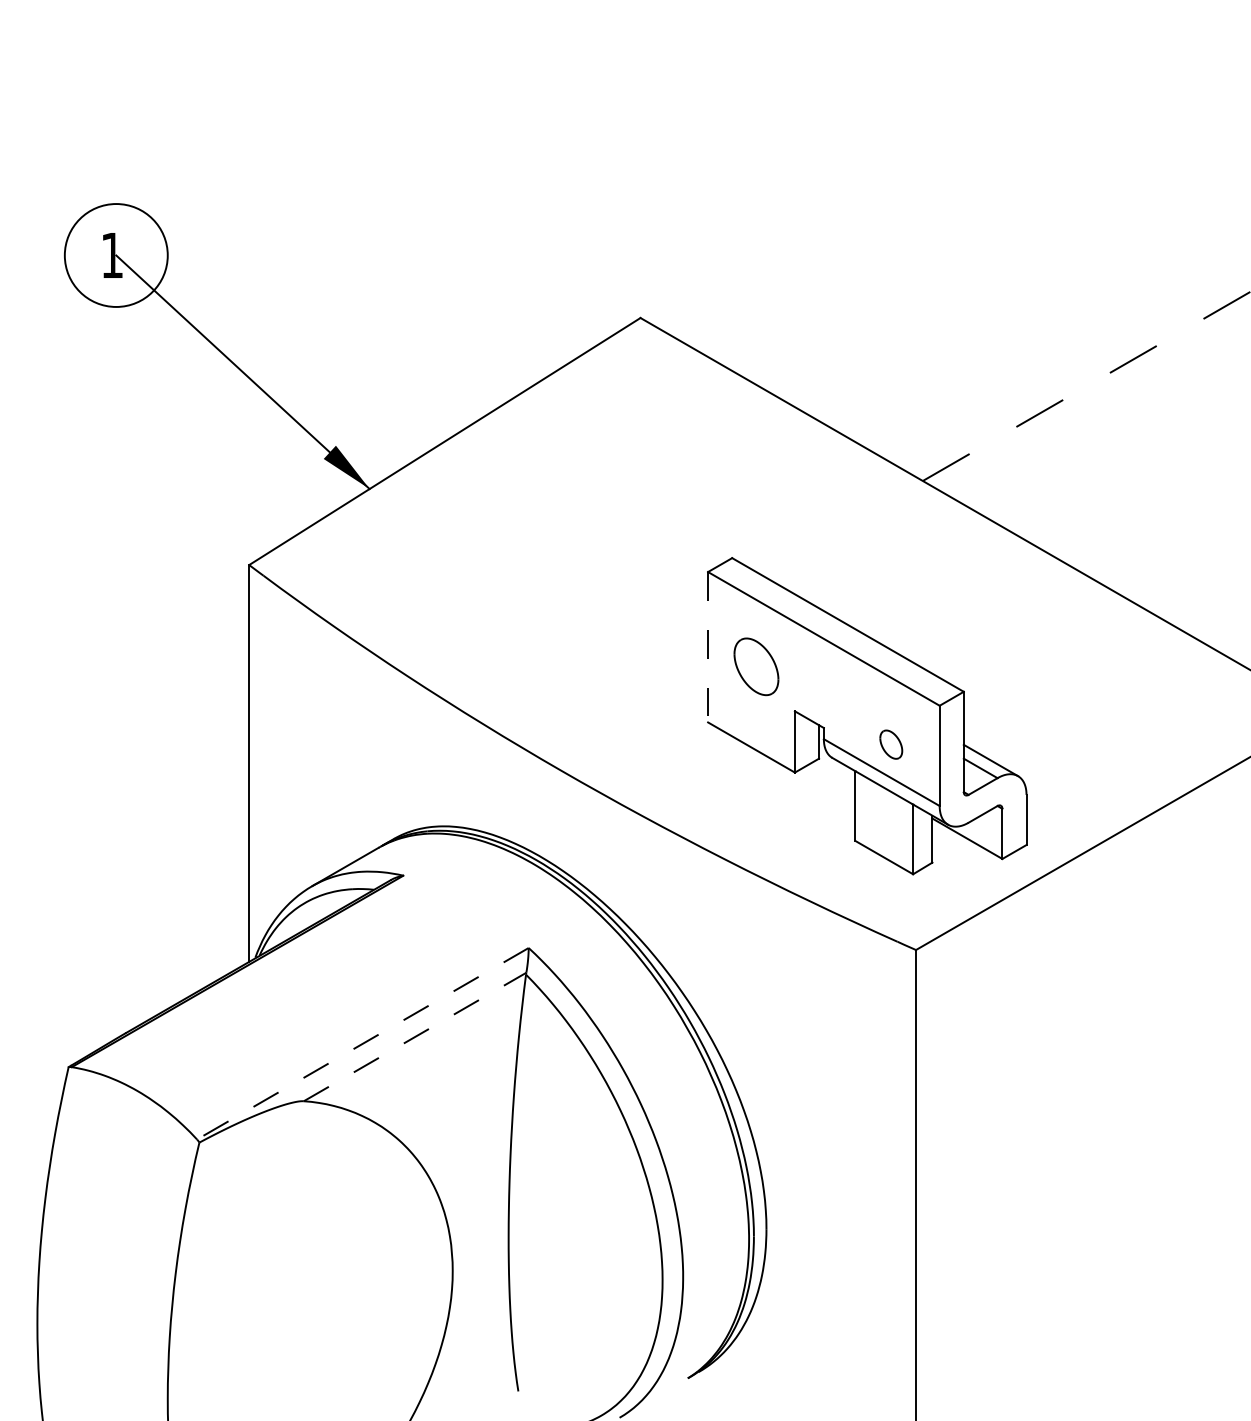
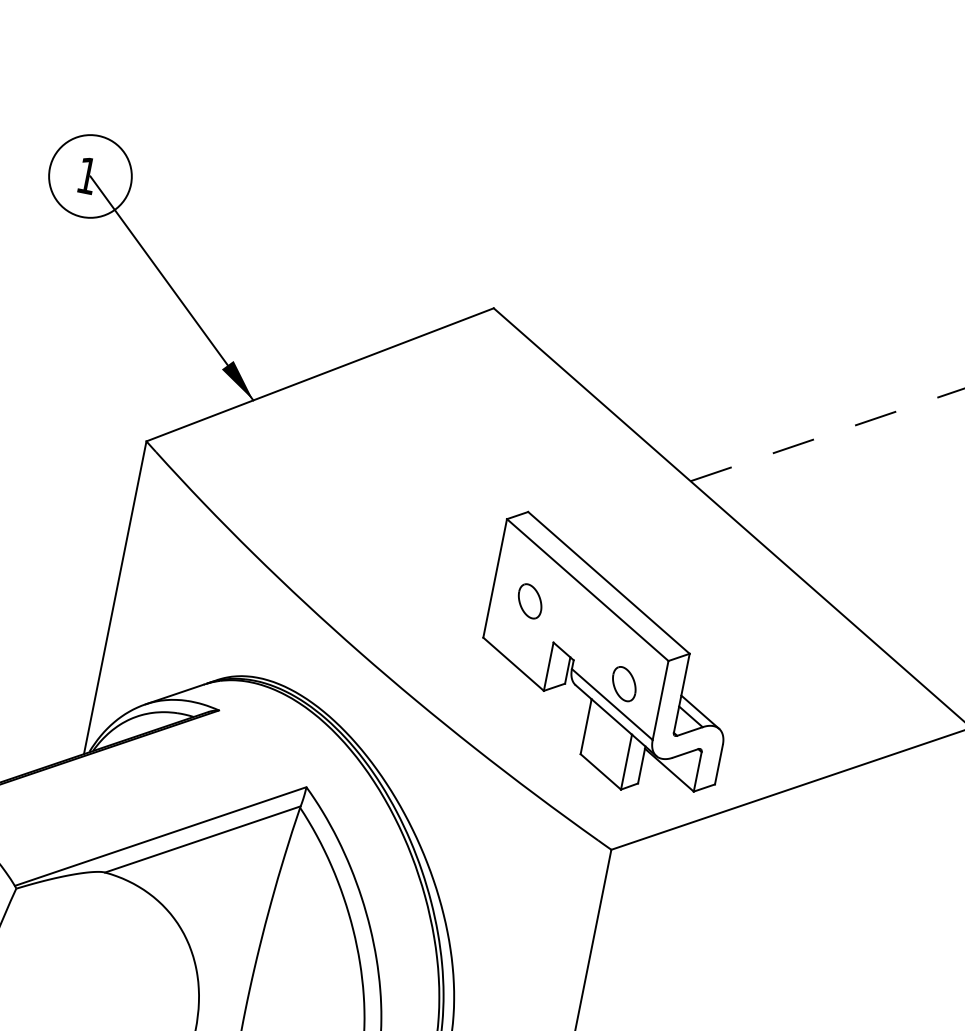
line: (708, 647) -> (495, 578), dashed -> solid
part: (755, 666) -> (529, 601), size x0.71
part: (890, 744) -> (623, 683), size x1.43
line: (415, 1036) -> (203, 839), dashed -> solid
line: (362, 1044) -> (160, 837), dashed -> solid

